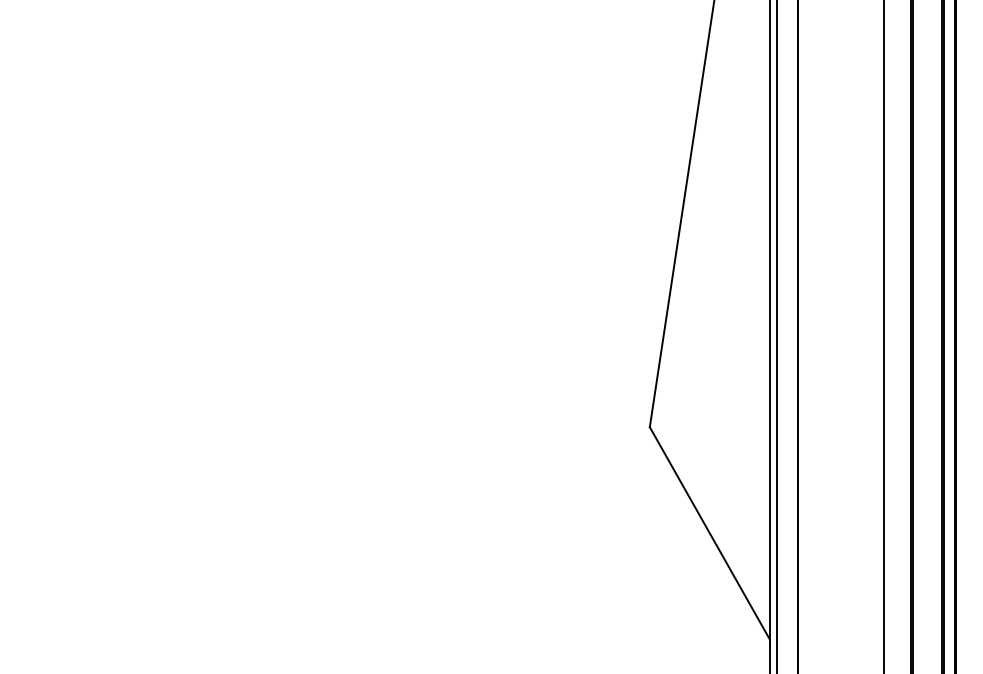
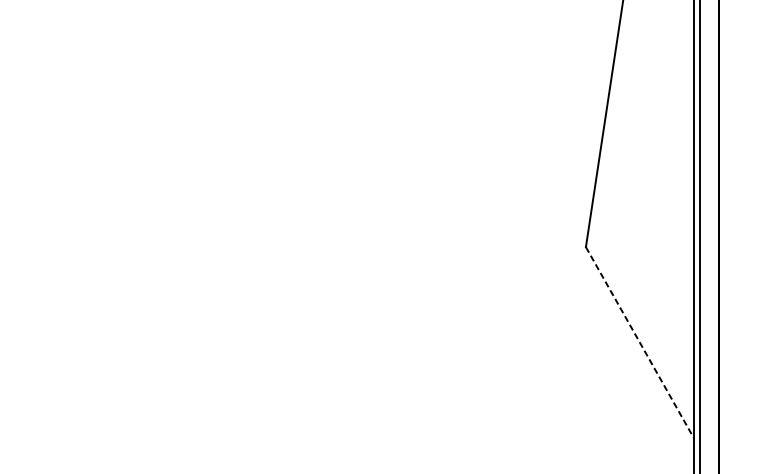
line: (709, 533) -> (639, 343), solid -> dashed

